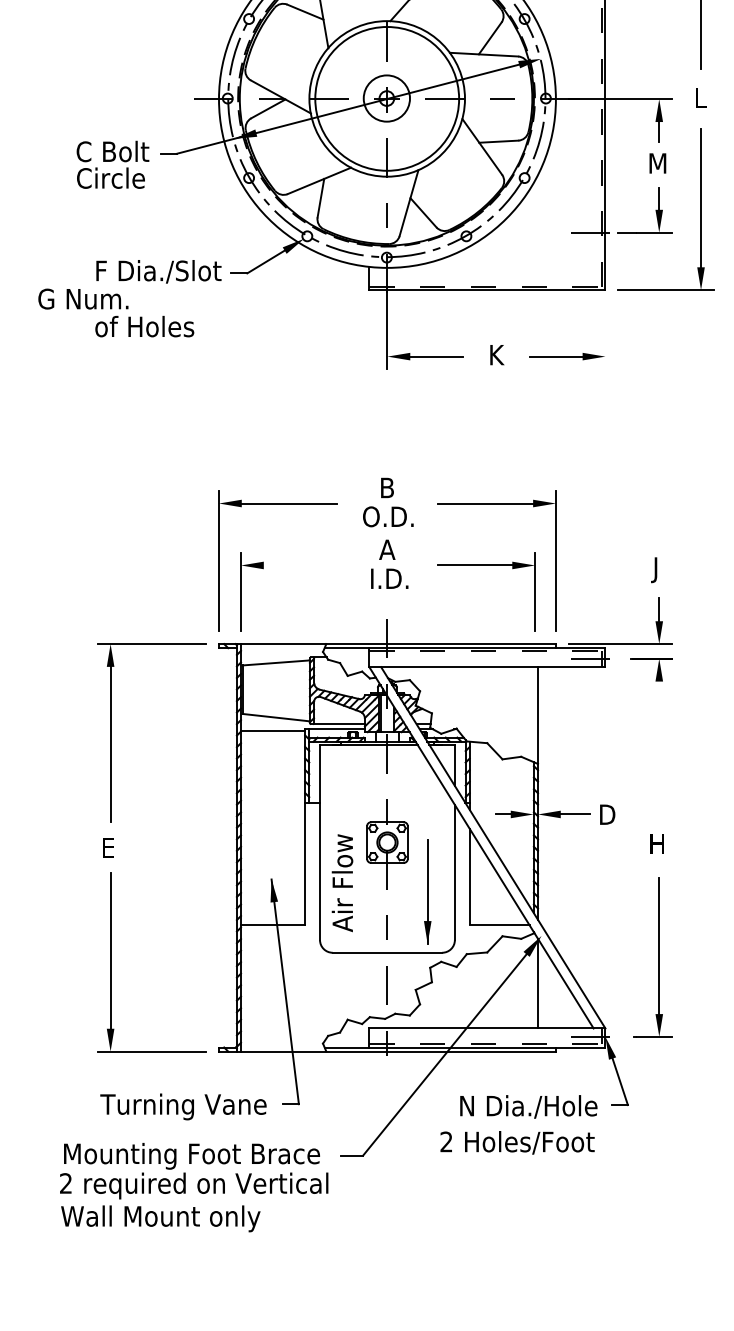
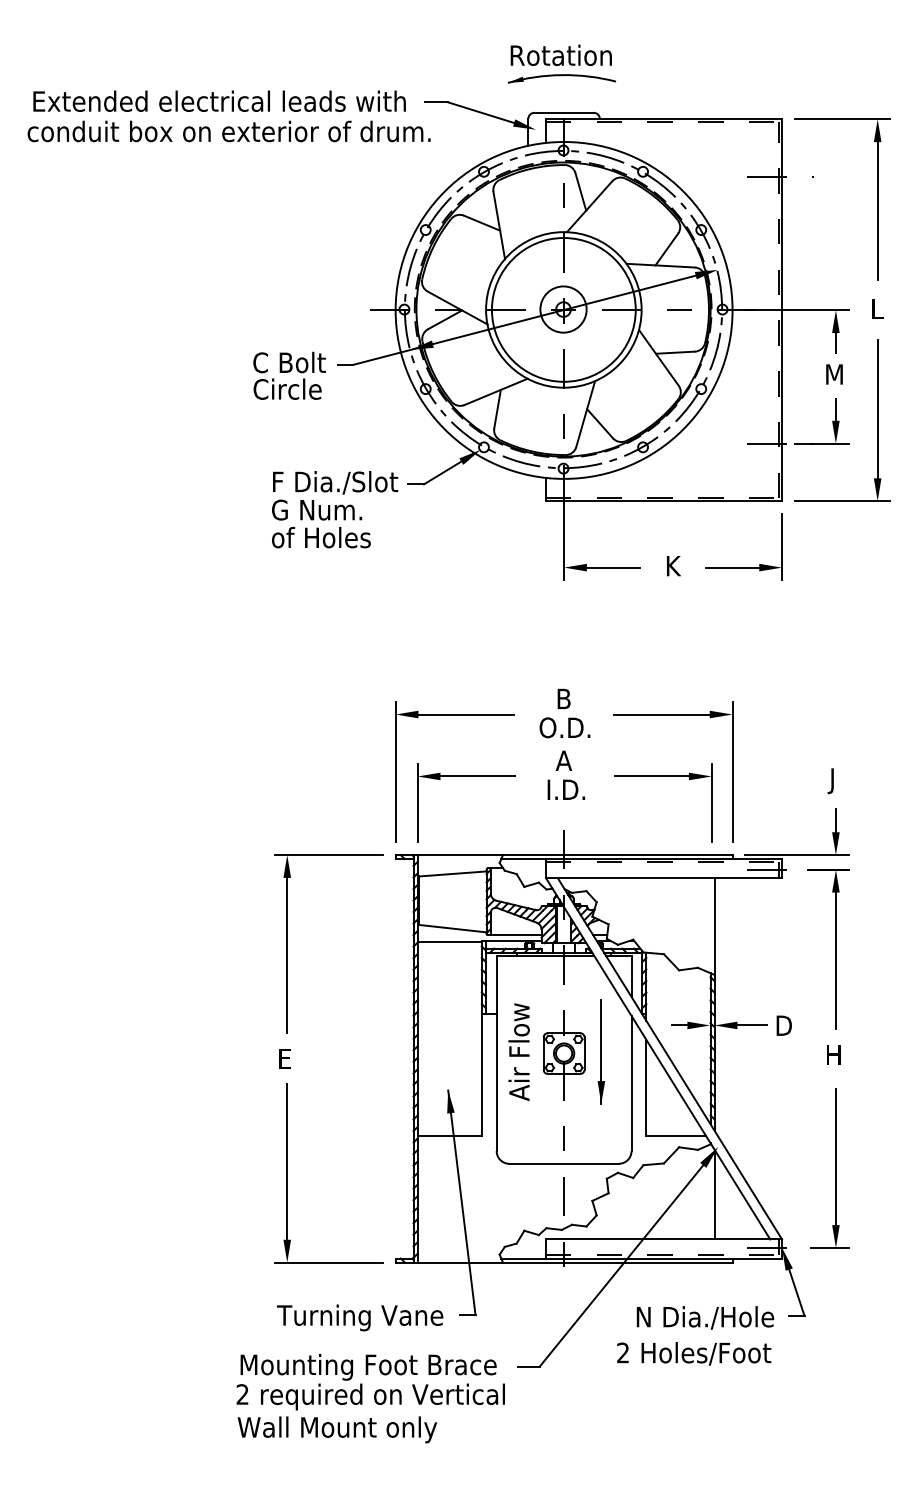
text: (83, 298) -> (317, 509), moved
line: (605, 335) -> (782, 546), added
line: (300, 565) -> (477, 776), added
line: (658, 749) -> (835, 960), added
text: (341, 883) -> (518, 1052), moved
part: (427, 891) -> (601, 1051), moved

